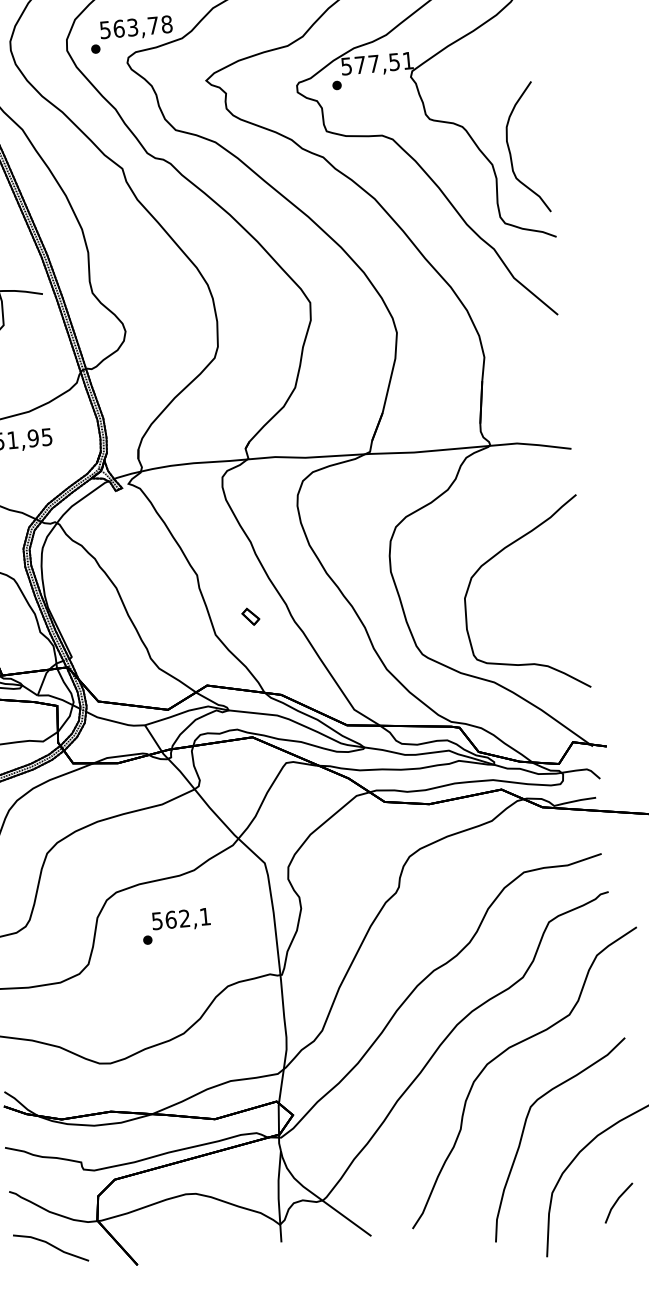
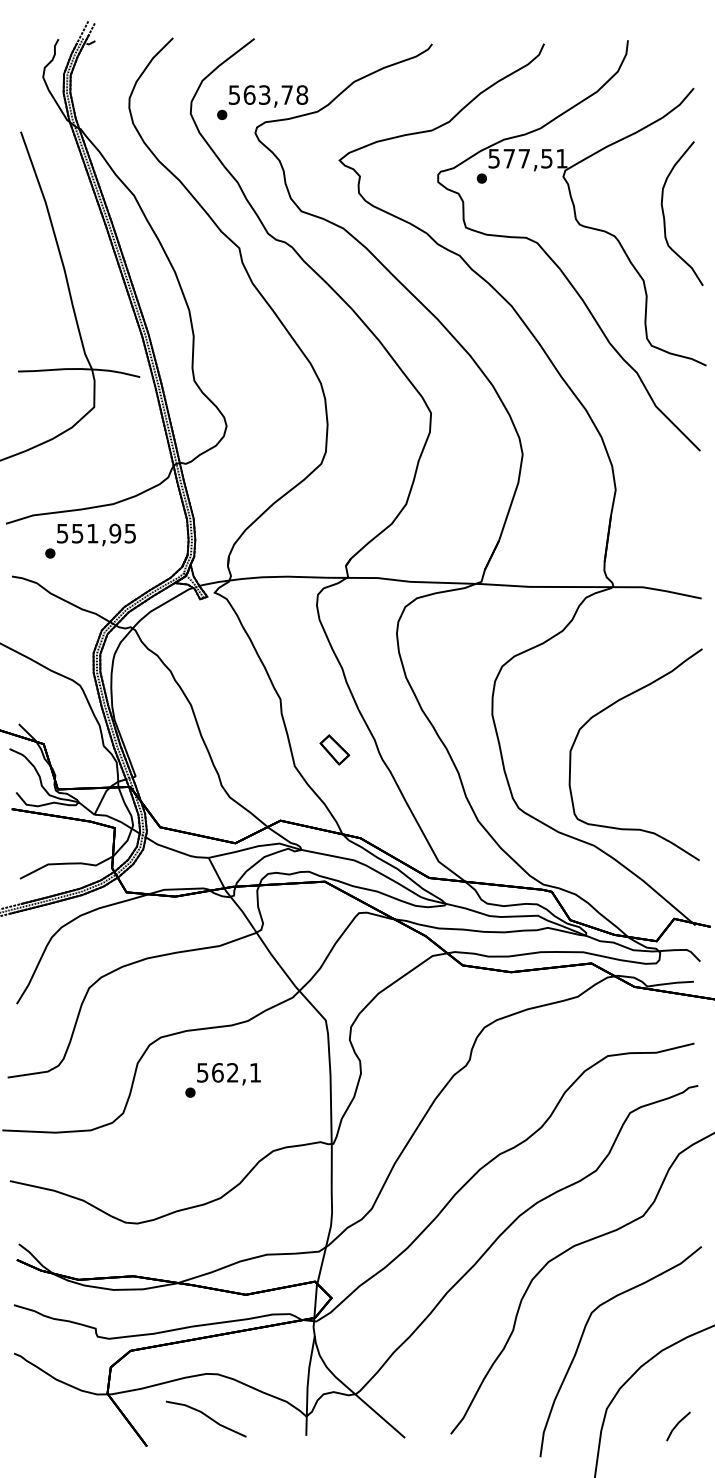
curve: (510, 149) -> (664, 213), moved
part: (251, 616) -> (335, 749), size x1.6
part: (618, 1203) -> (678, 1426), size x0.7
line: (52, 1246) -> (207, 1417), moved

